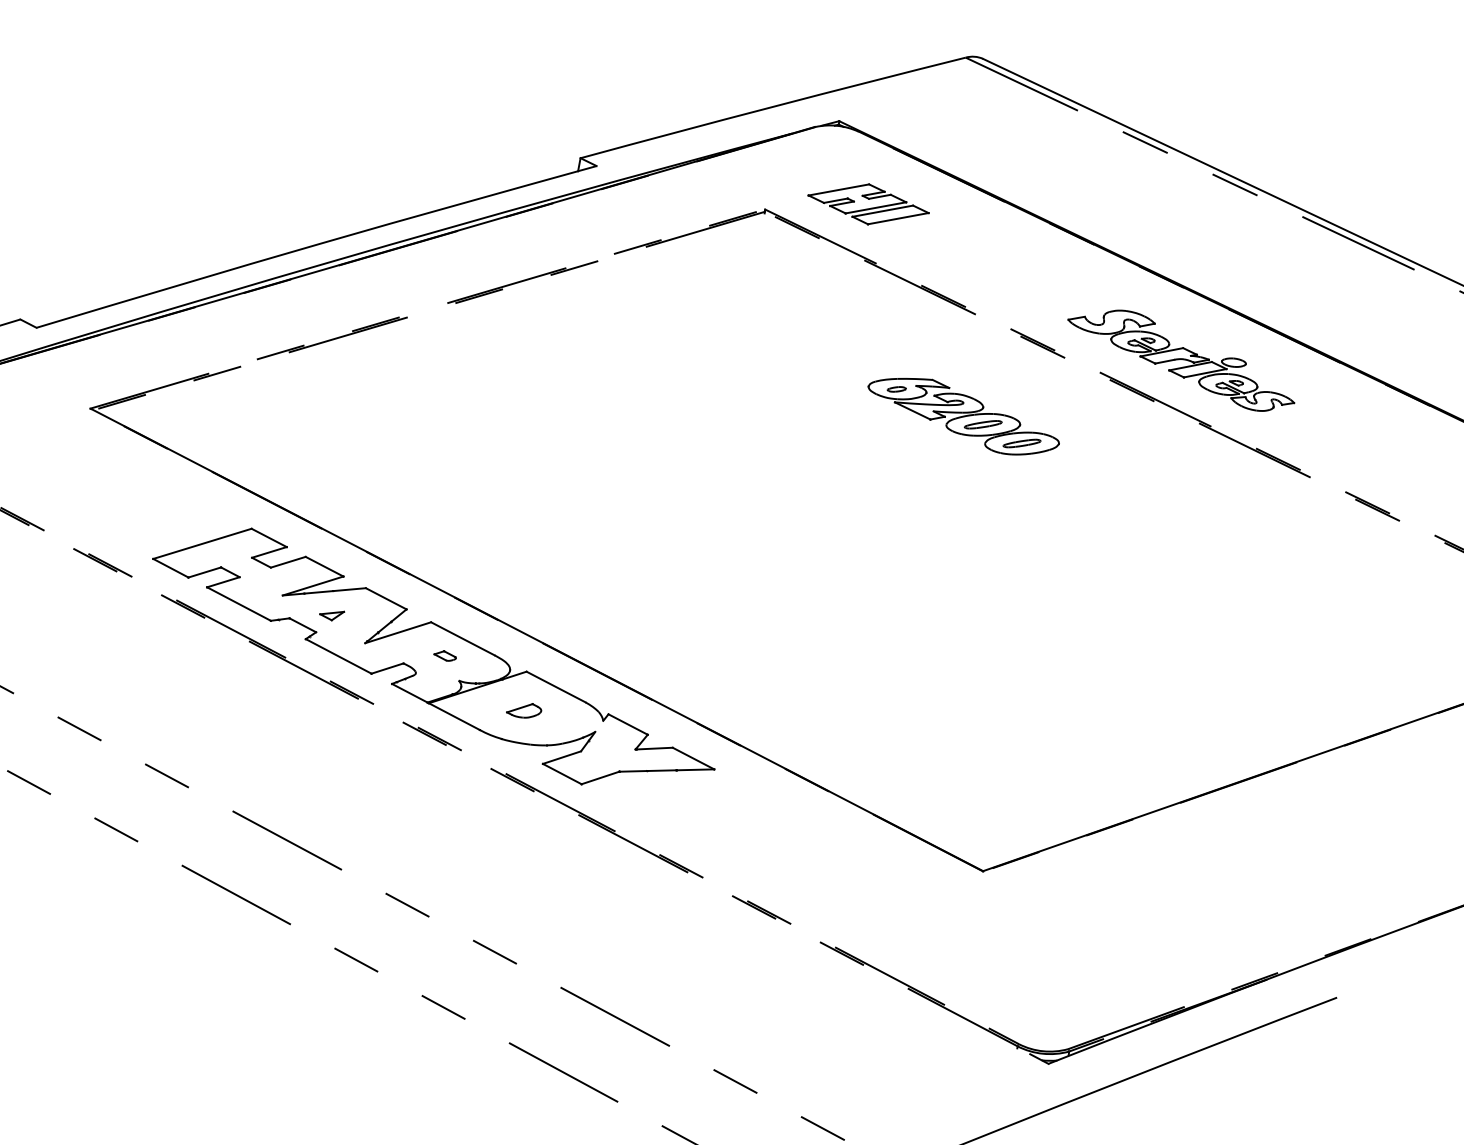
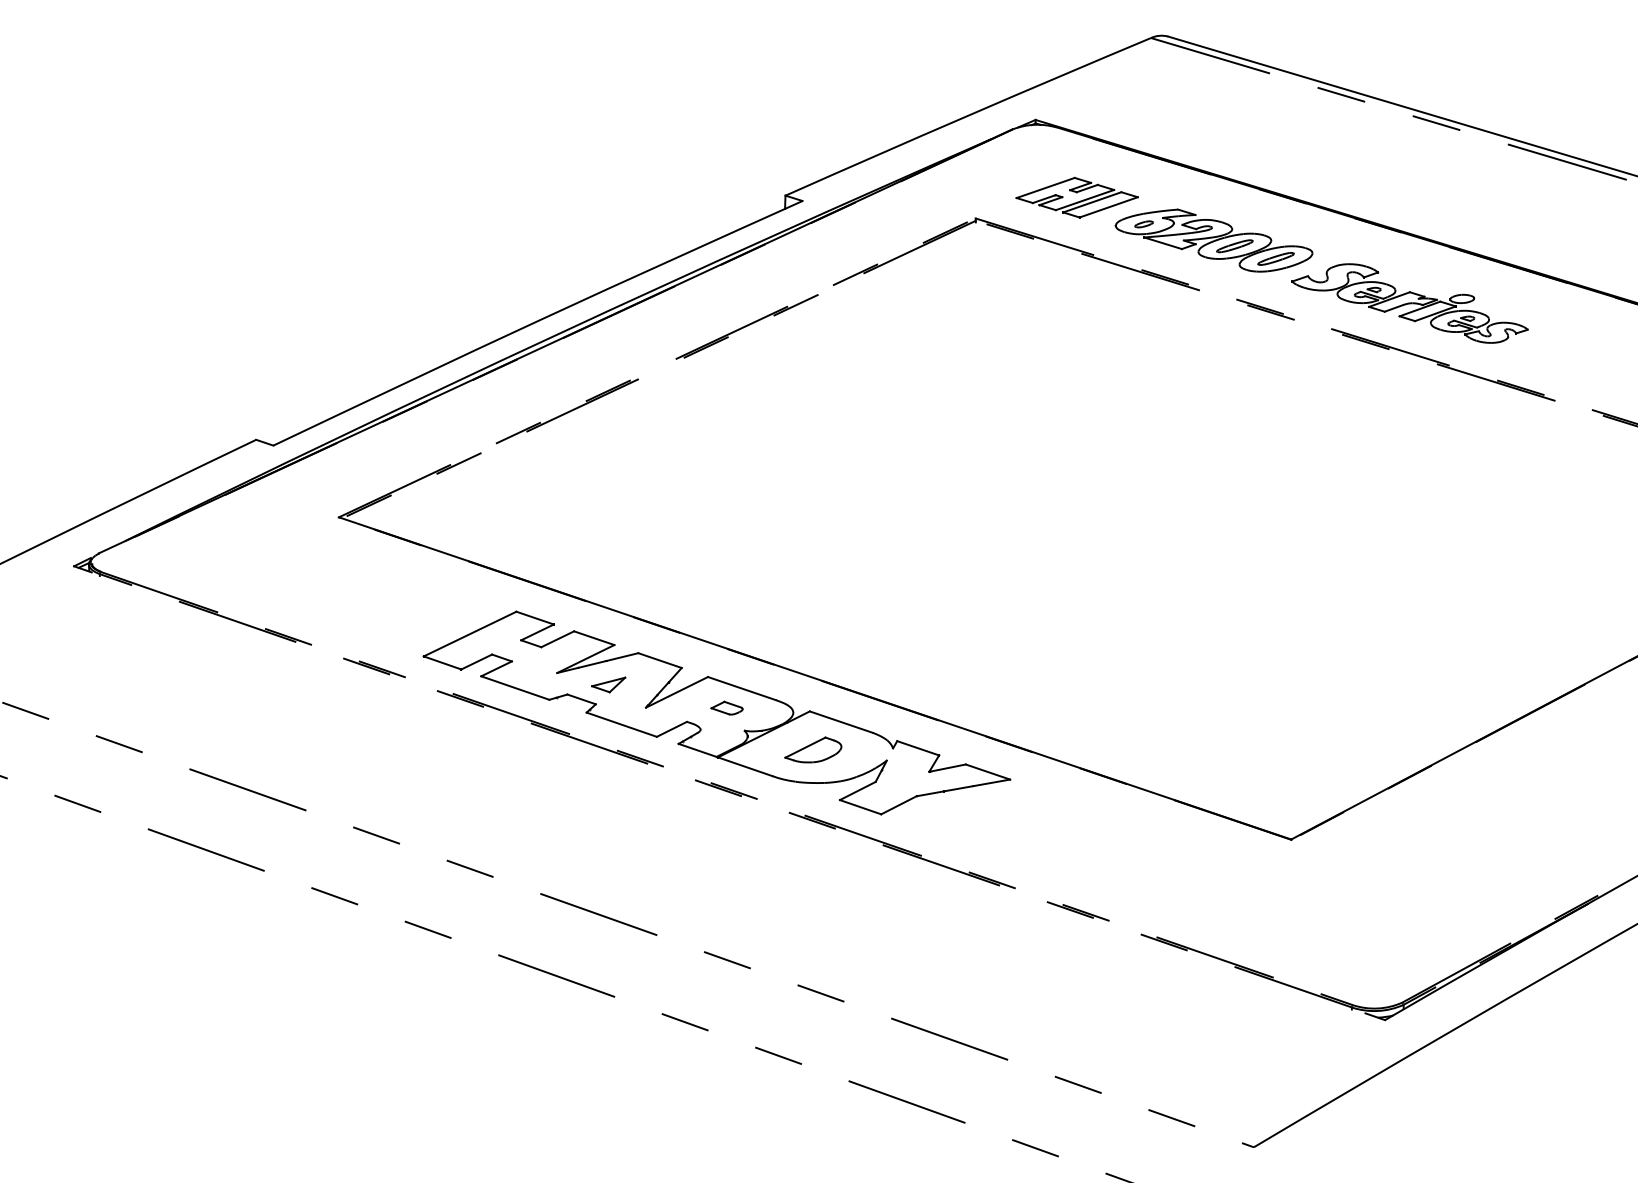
part: (962, 415) -> (1213, 240), moved
part: (331, 614) -> (608, 684), size x1.43
part: (444, 655) -> (726, 707), size x1.43
part: (524, 709) -> (813, 749), size x1.67

